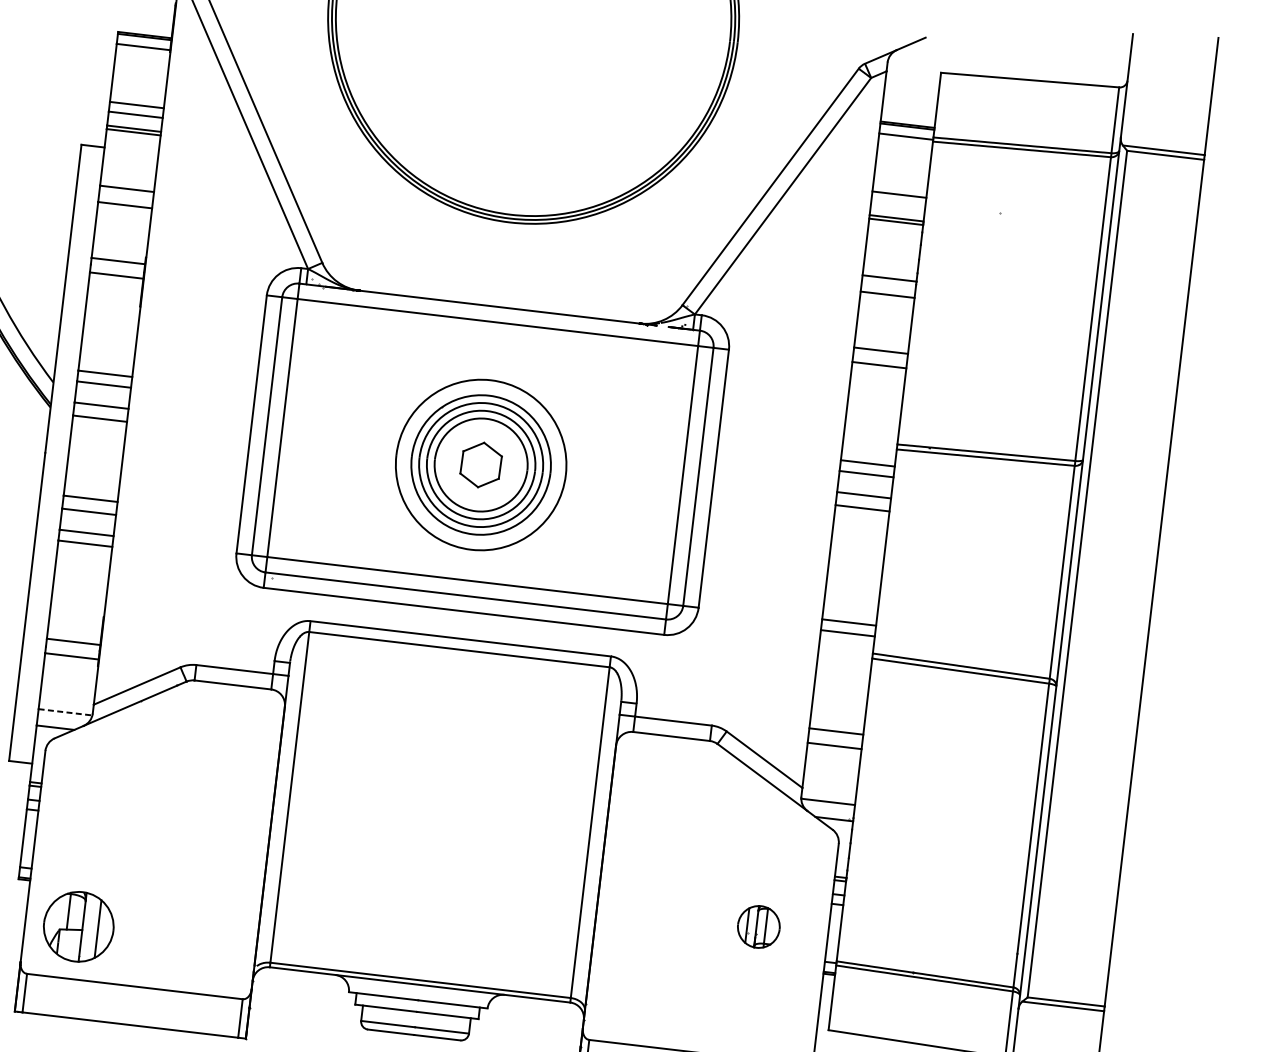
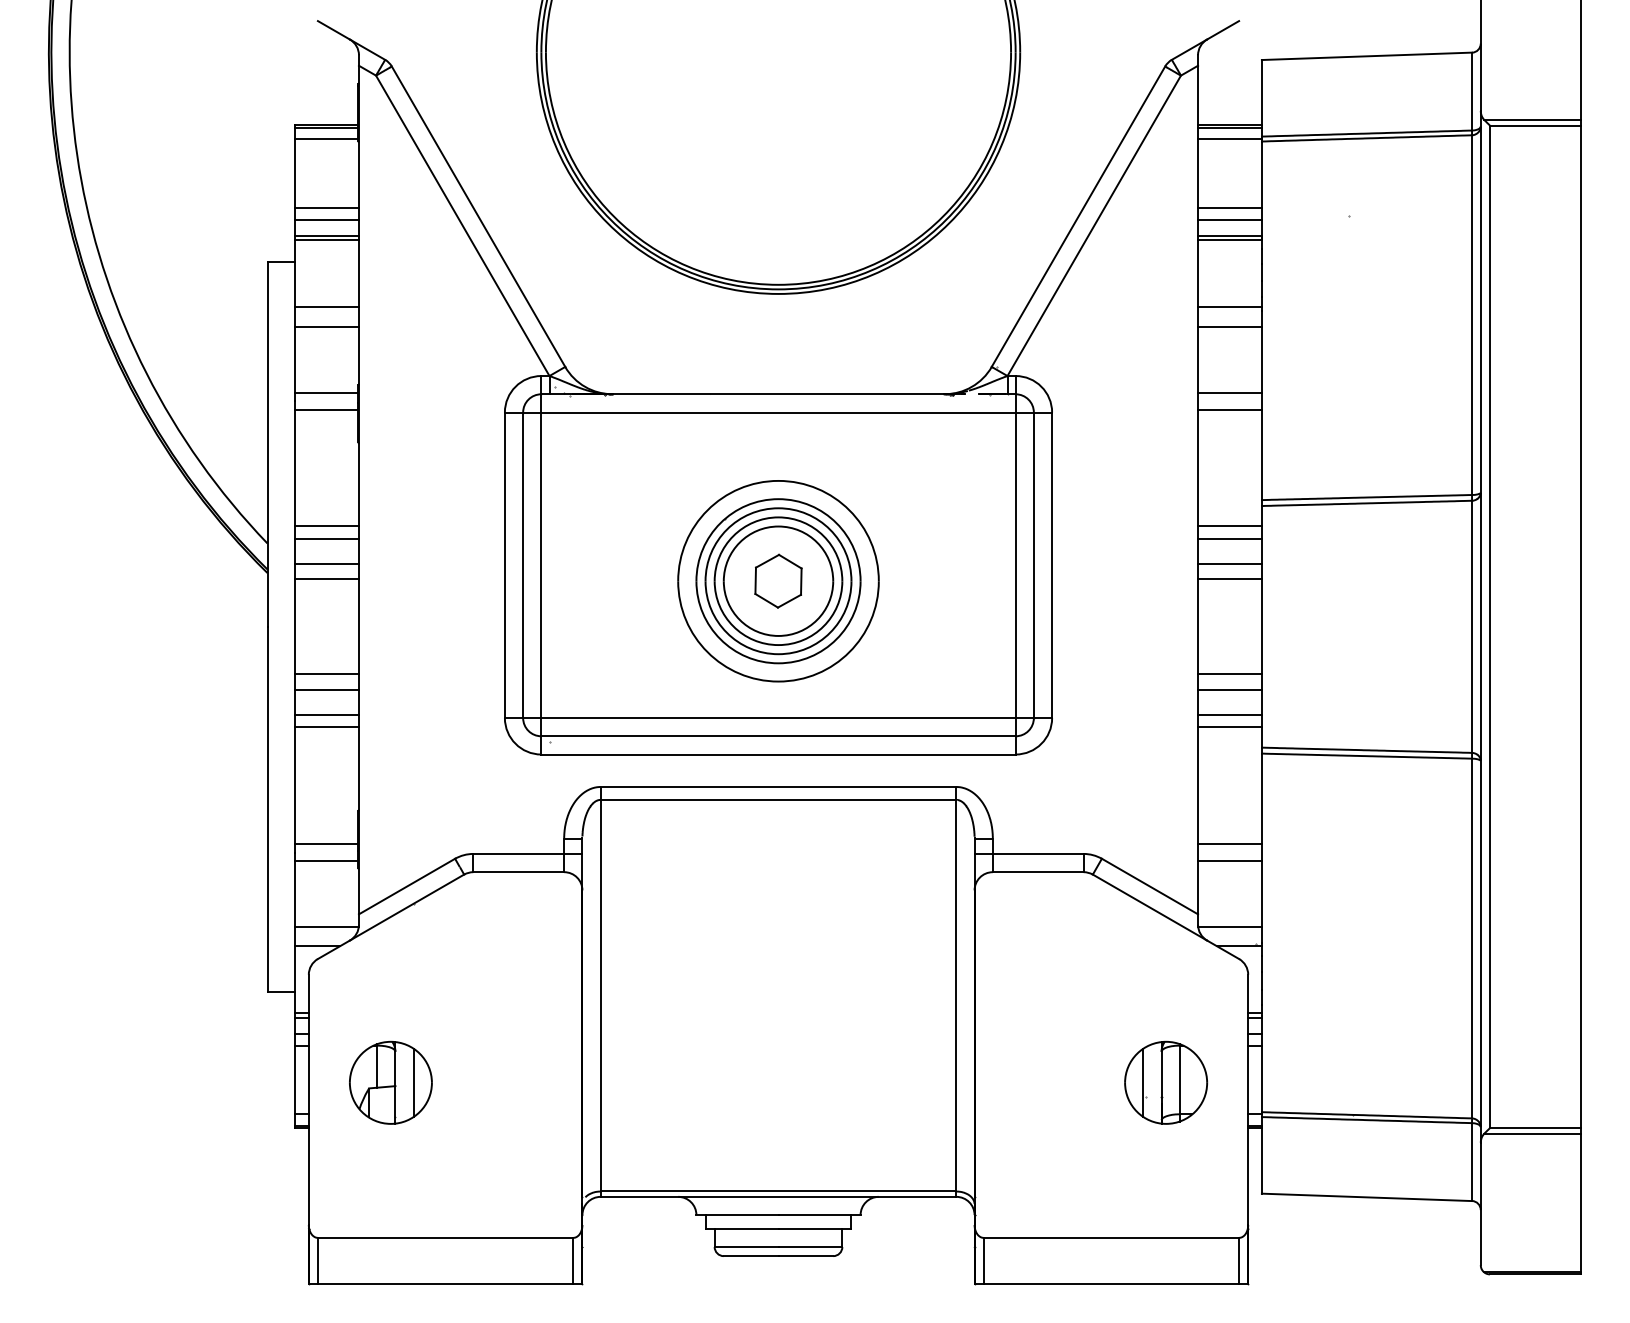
line: (897, 204) -> (1229, 219), added
line: (852, 588) -> (1229, 674), added
line: (851, 601) -> (1229, 689), added
line: (65, 712) -> (326, 927), dashed -> solid
part: (78, 926) -> (390, 1082), moved
part: (759, 926) -> (1166, 1082), size x1.67

